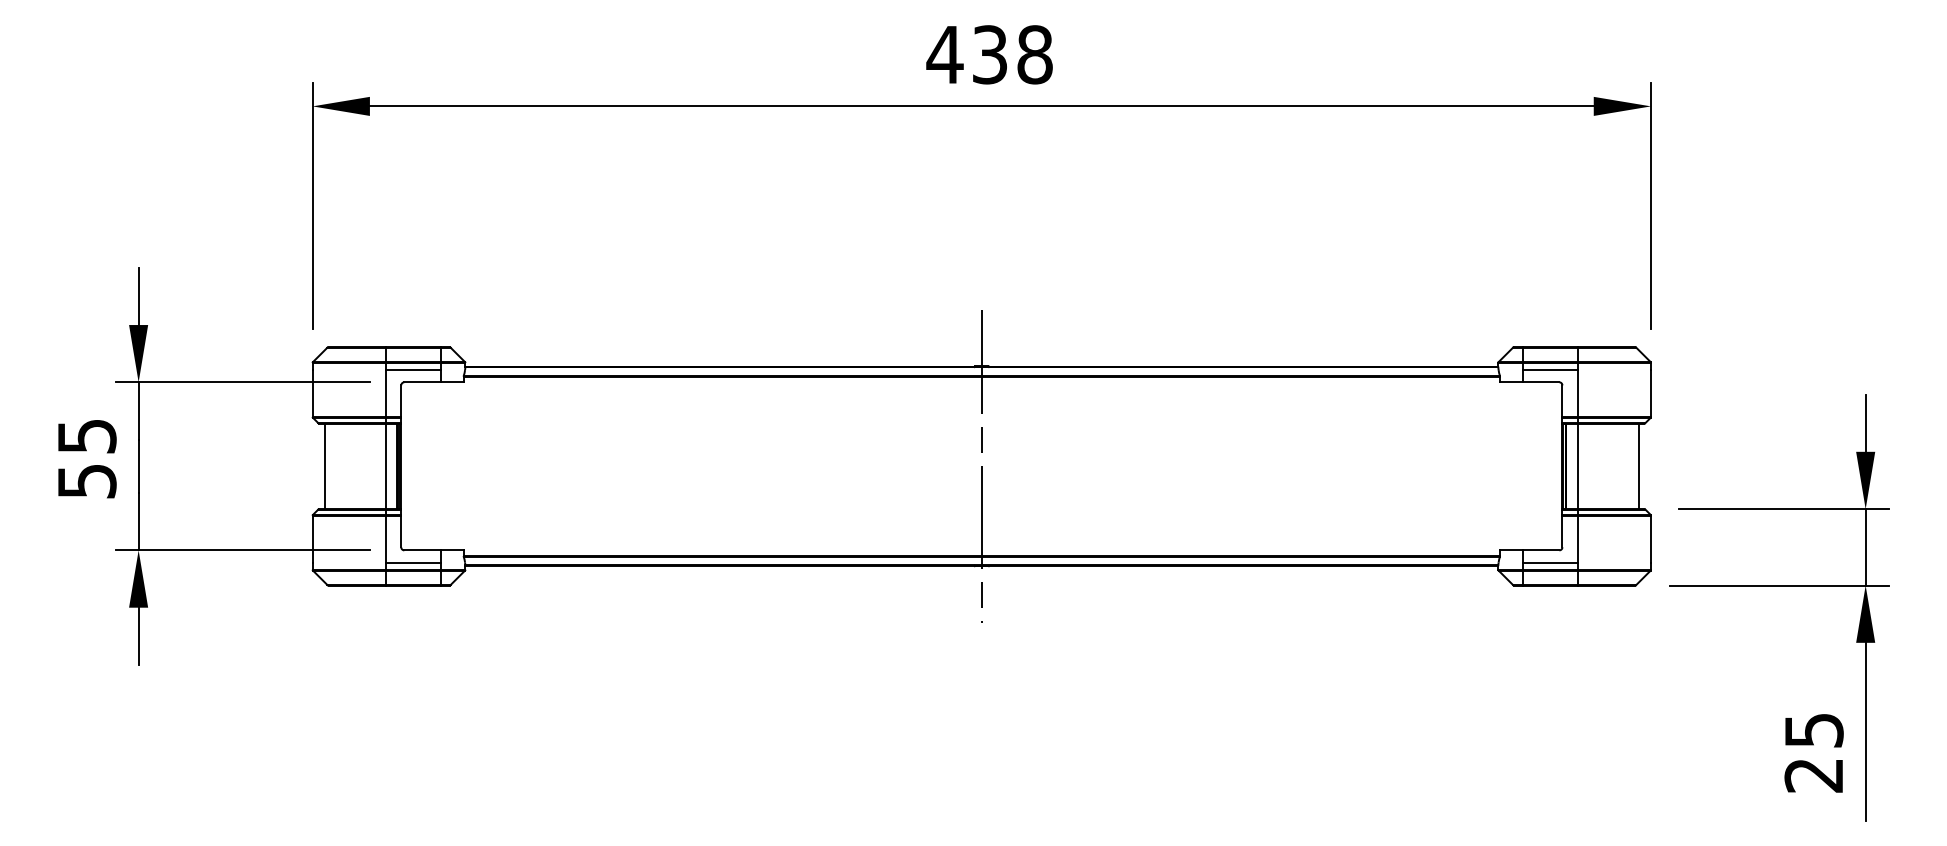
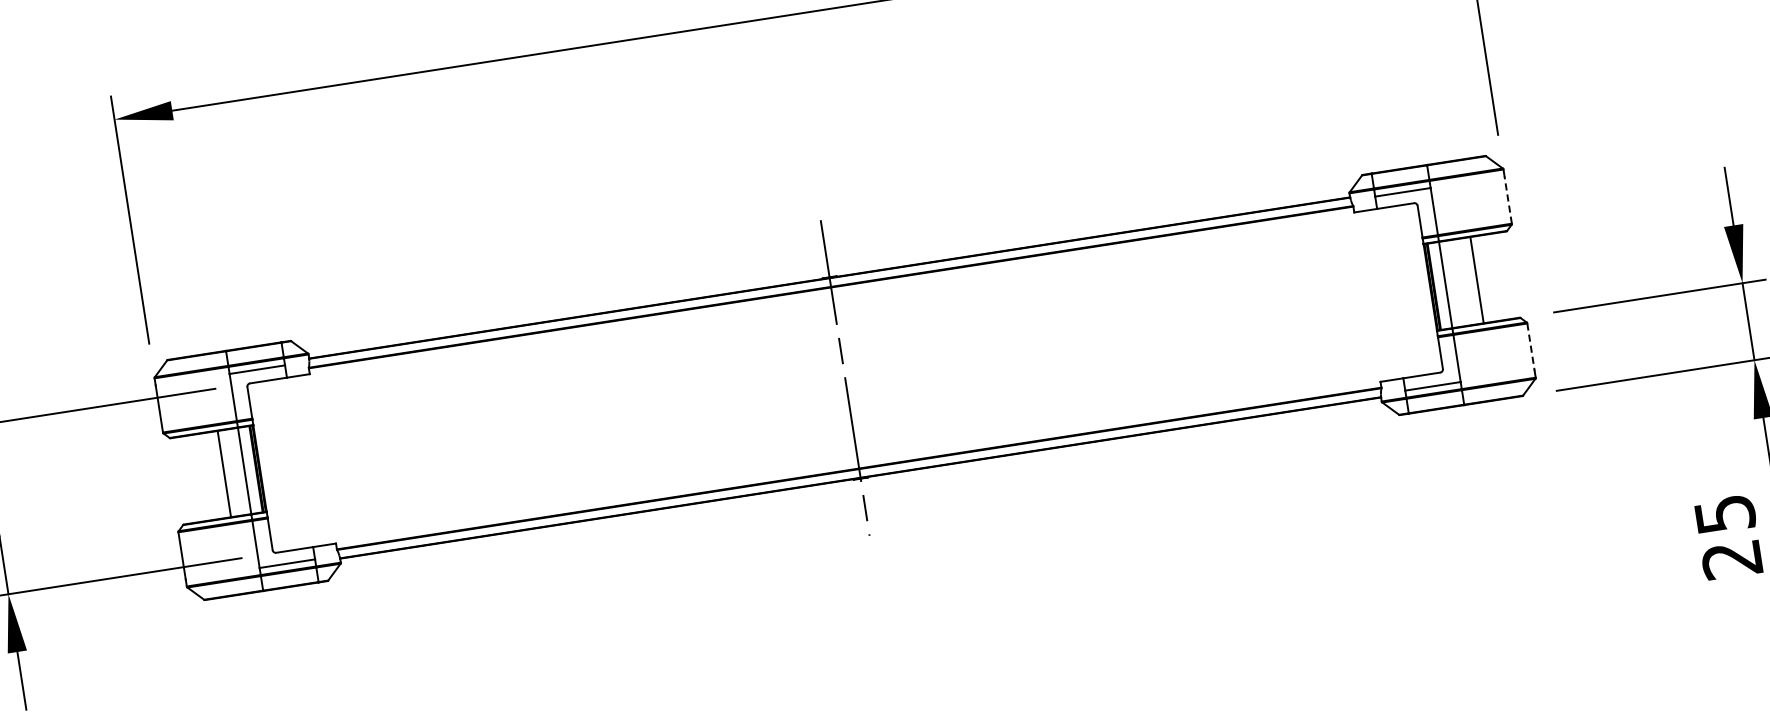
line: (1651, 392) -> (1508, 199), solid -> dashed
line: (324, 466) -> (224, 474), moved
line: (1638, 466) -> (1476, 280), moved
line: (1651, 539) -> (1531, 347), solid -> dashed

